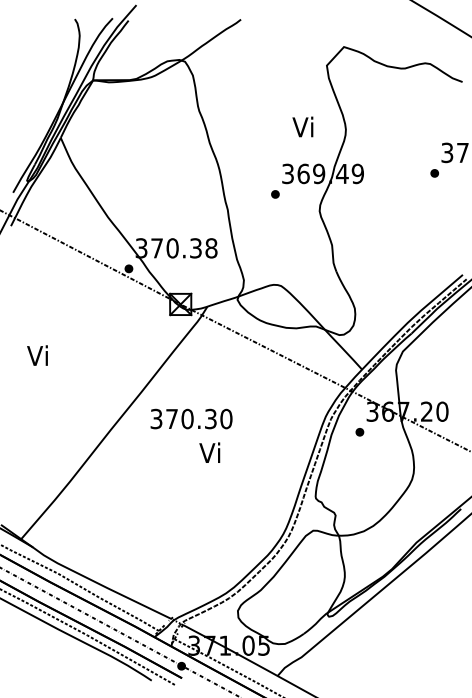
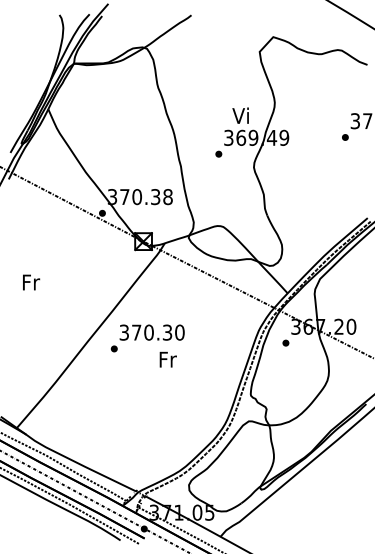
text: (302, 126) -> (240, 115), moved
text: (38, 355) -> (30, 282), Vi -> Fr
part: (143, 439) -> (114, 348), added
text: (210, 452) -> (167, 359), Vi -> Fr

